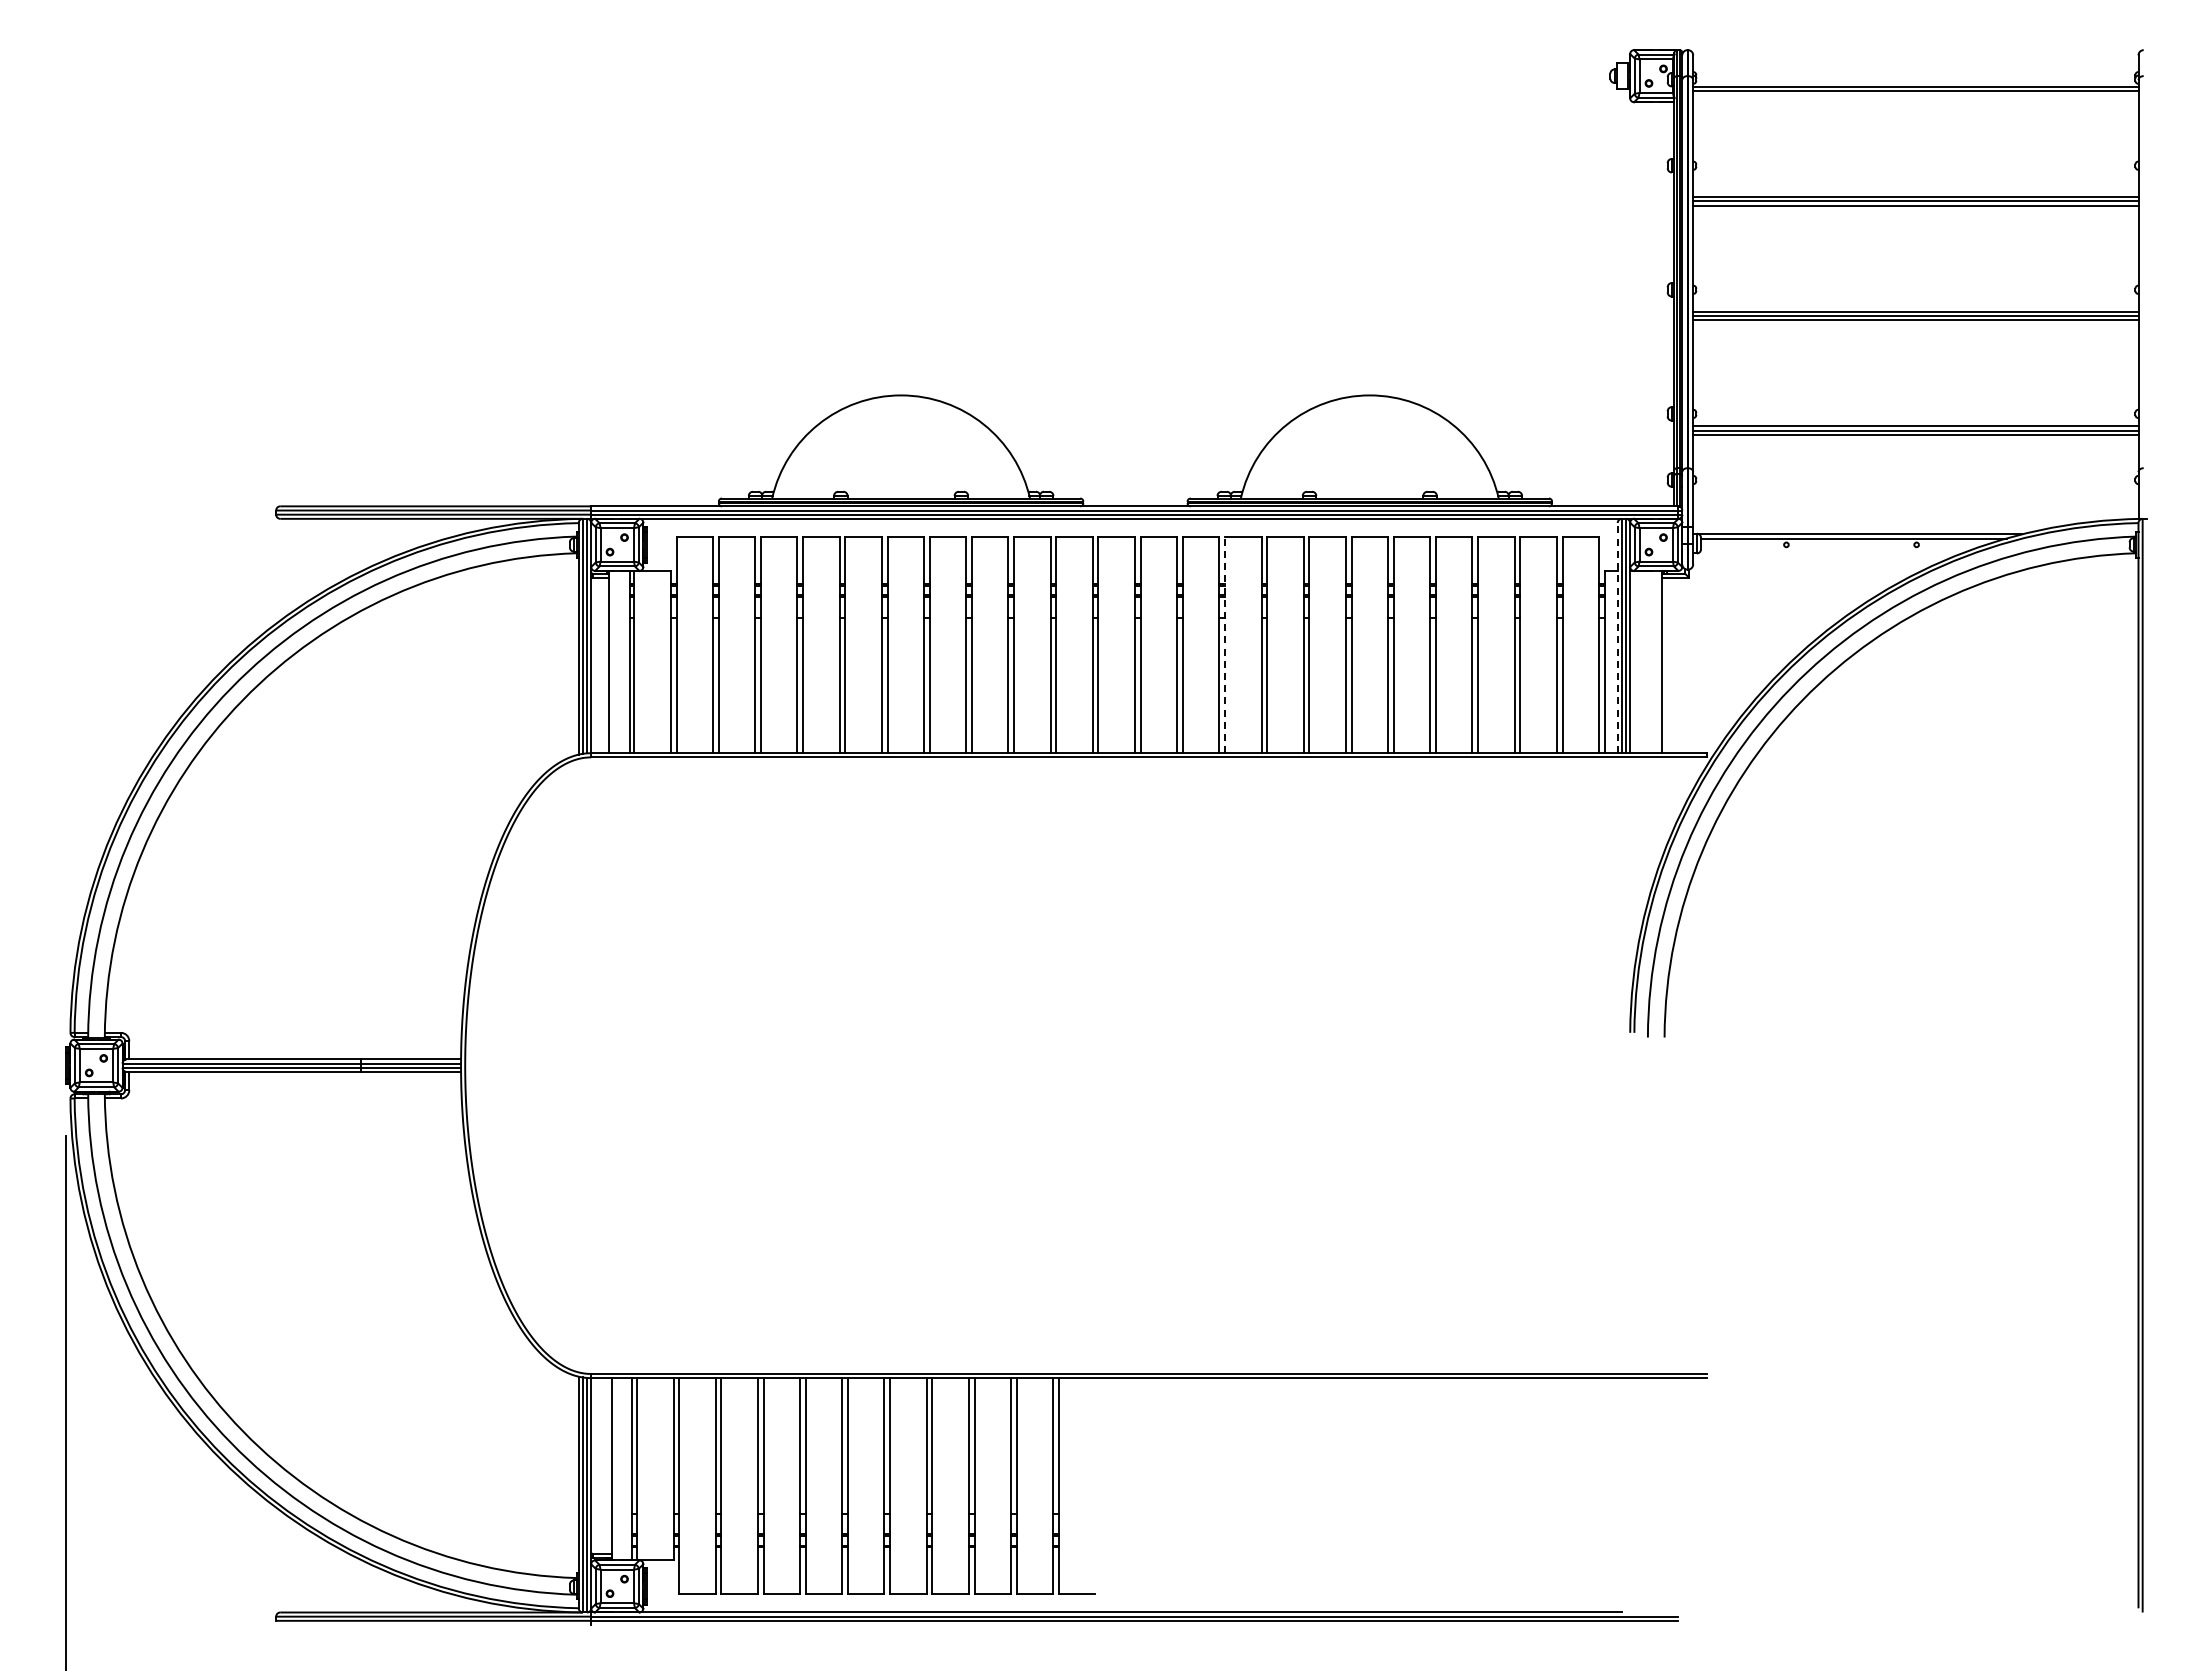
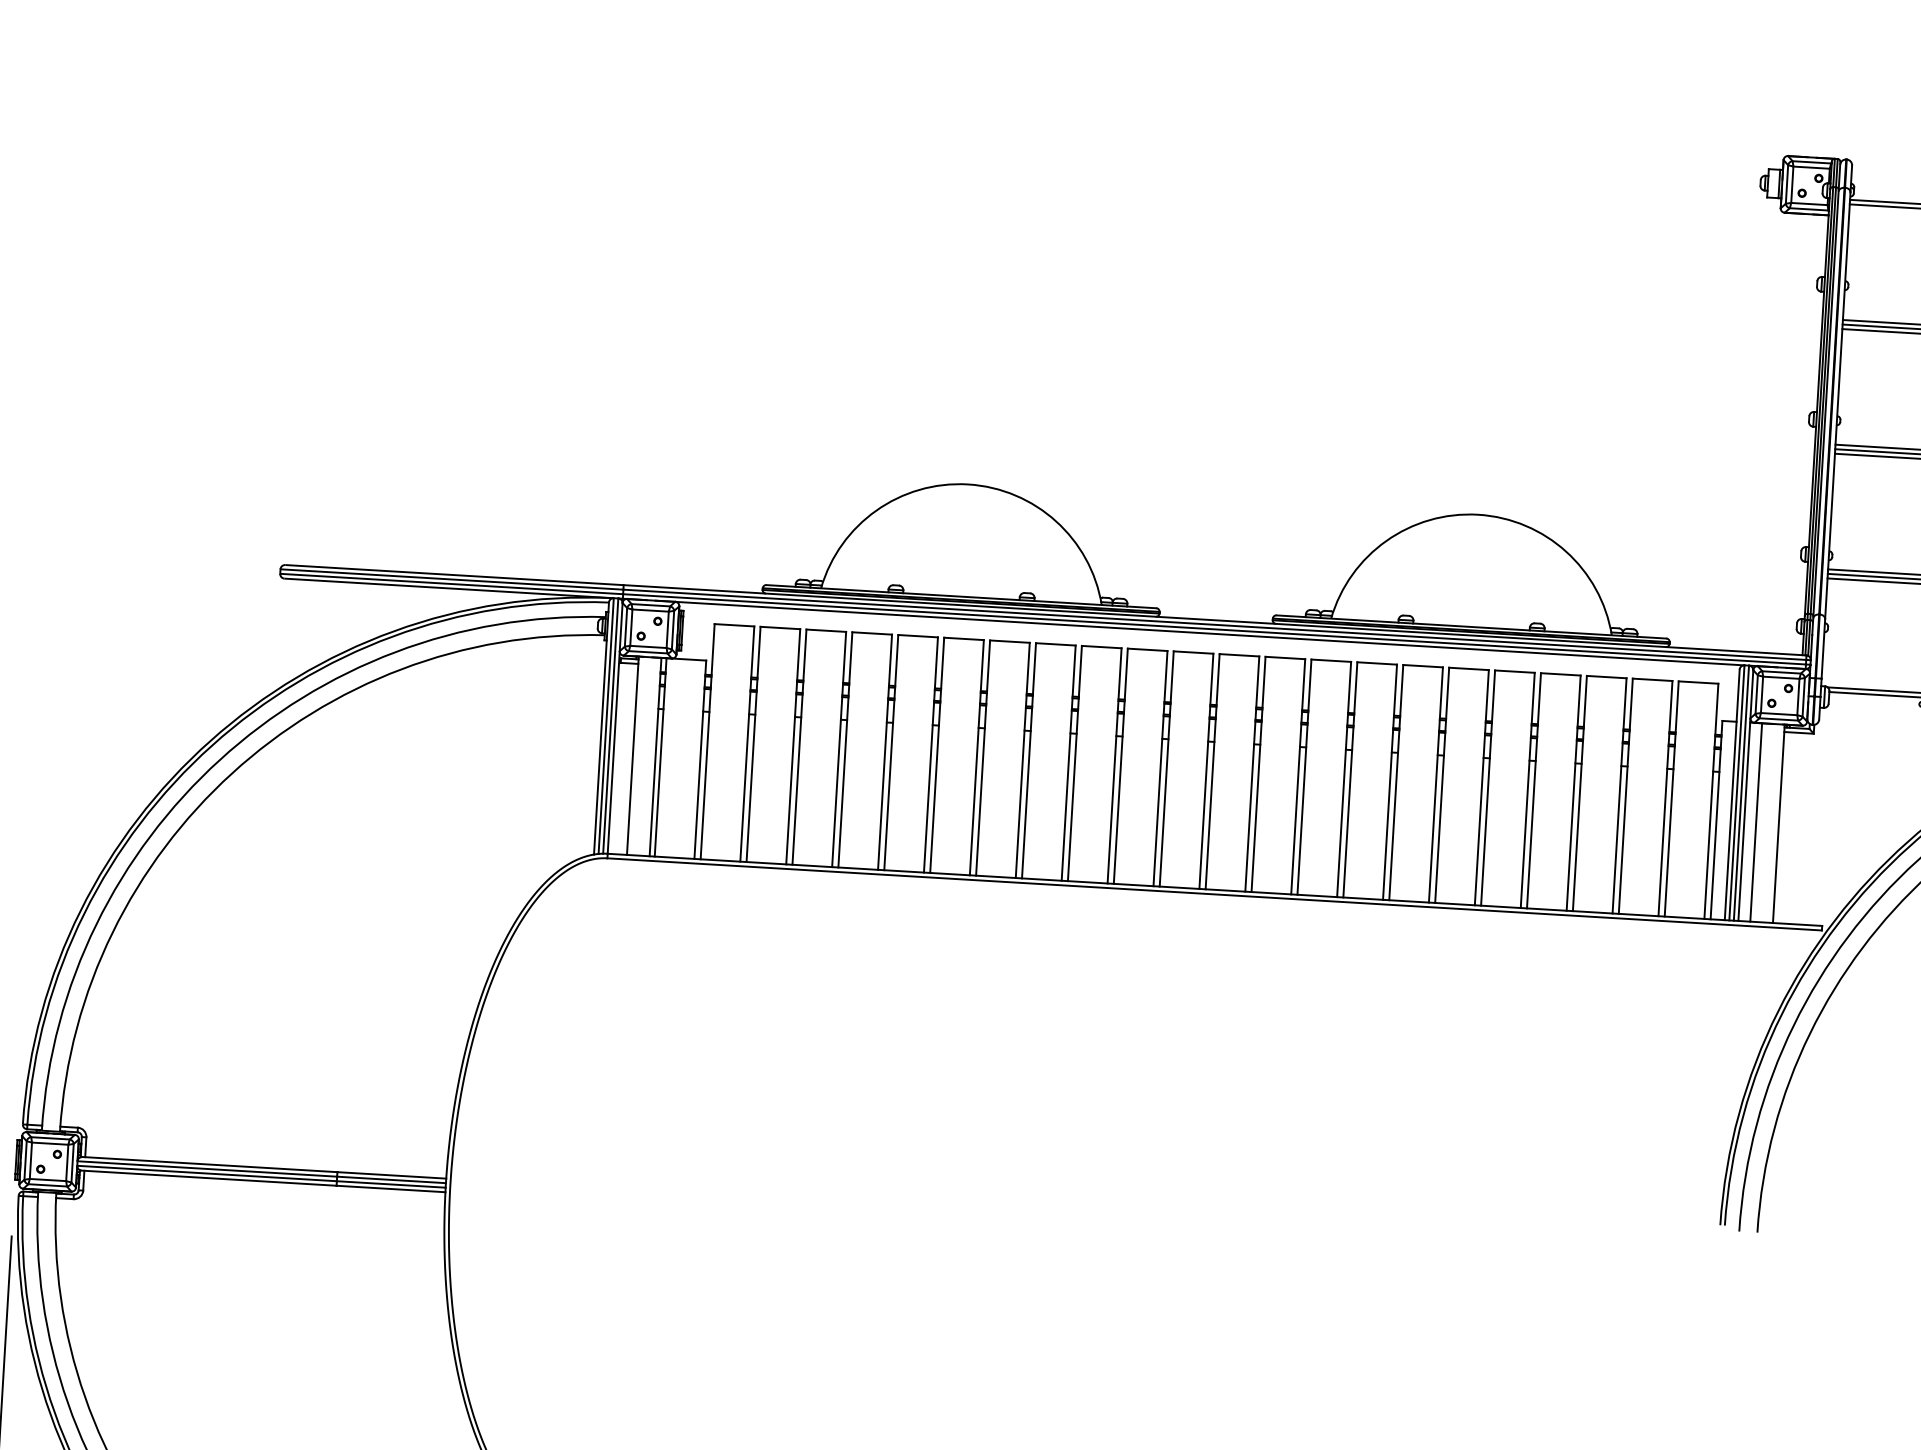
line: (1617, 637) -> (1732, 794), dashed -> solid
line: (1225, 644) -> (1304, 776), dashed -> solid
line: (1641, 661) -> (1756, 821), added

